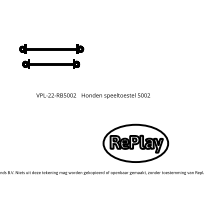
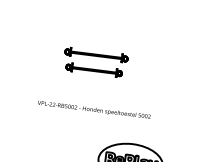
part: (51, 56) -> (95, 62), moved

